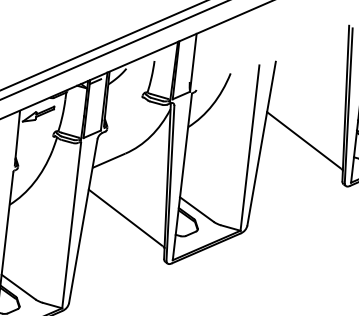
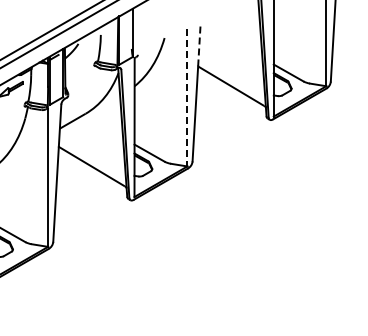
line: (271, 85) -> (199, 44), solid -> dashed
line: (250, 147) -> (187, 97), solid -> dashed

